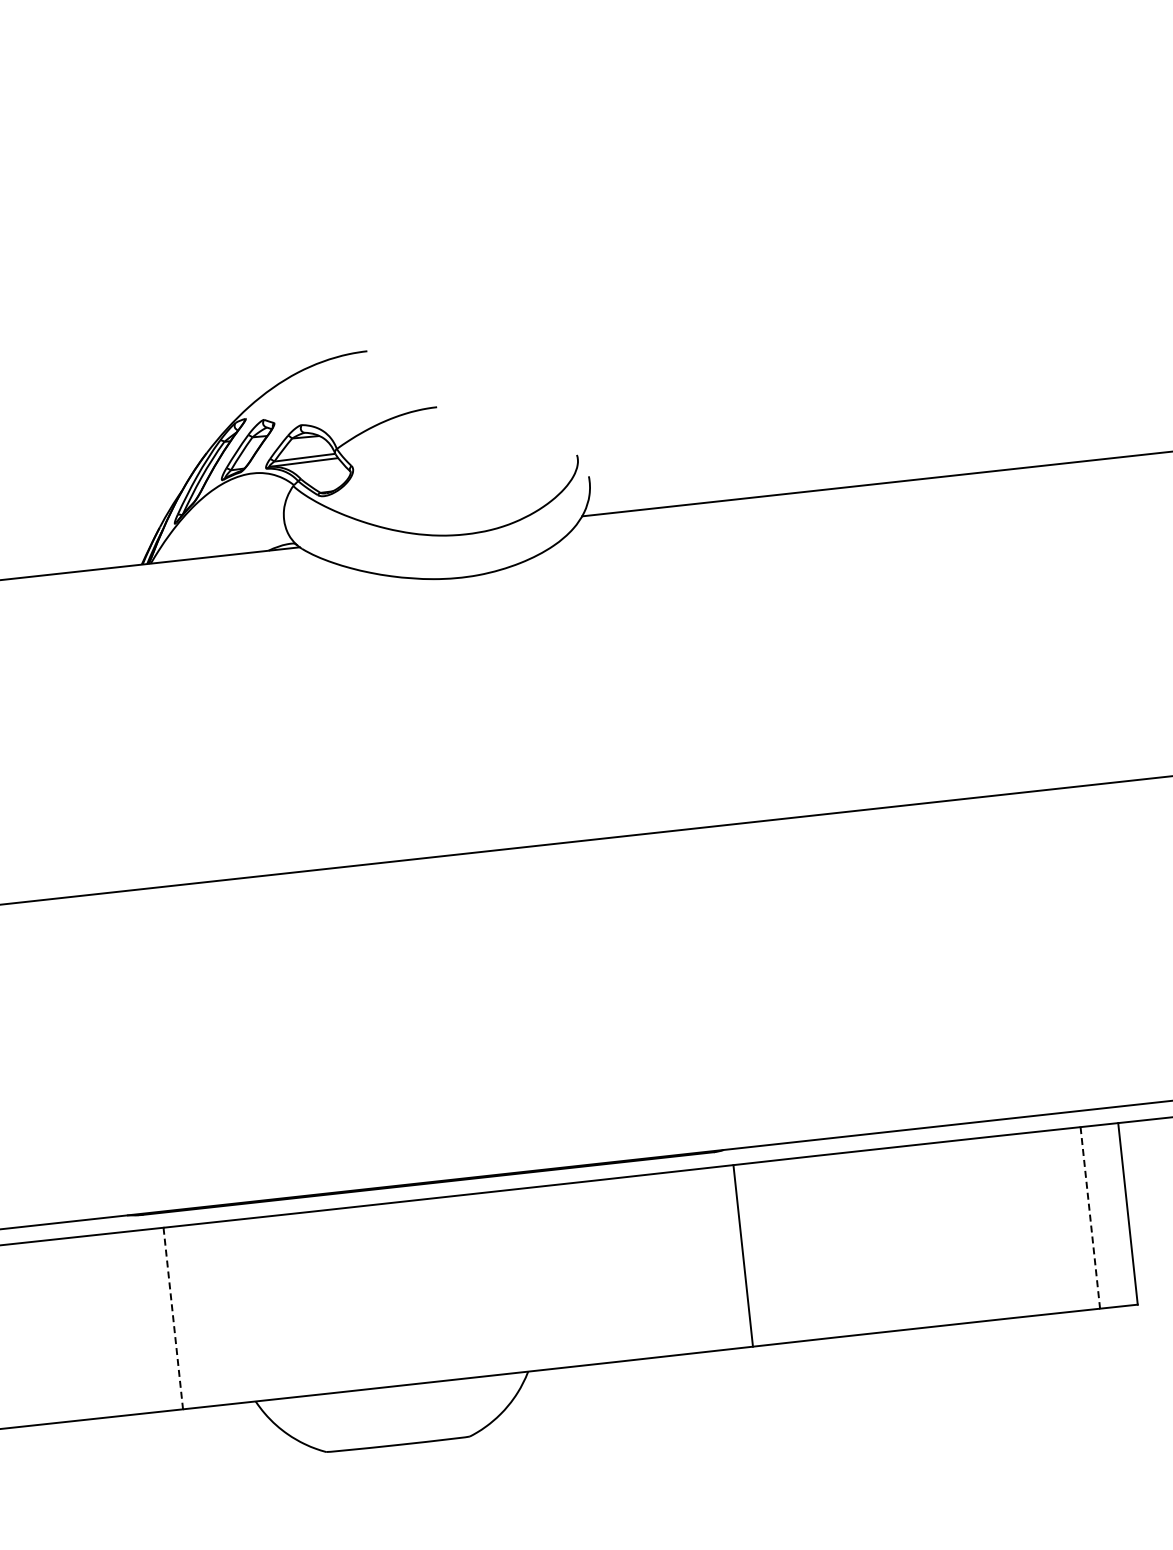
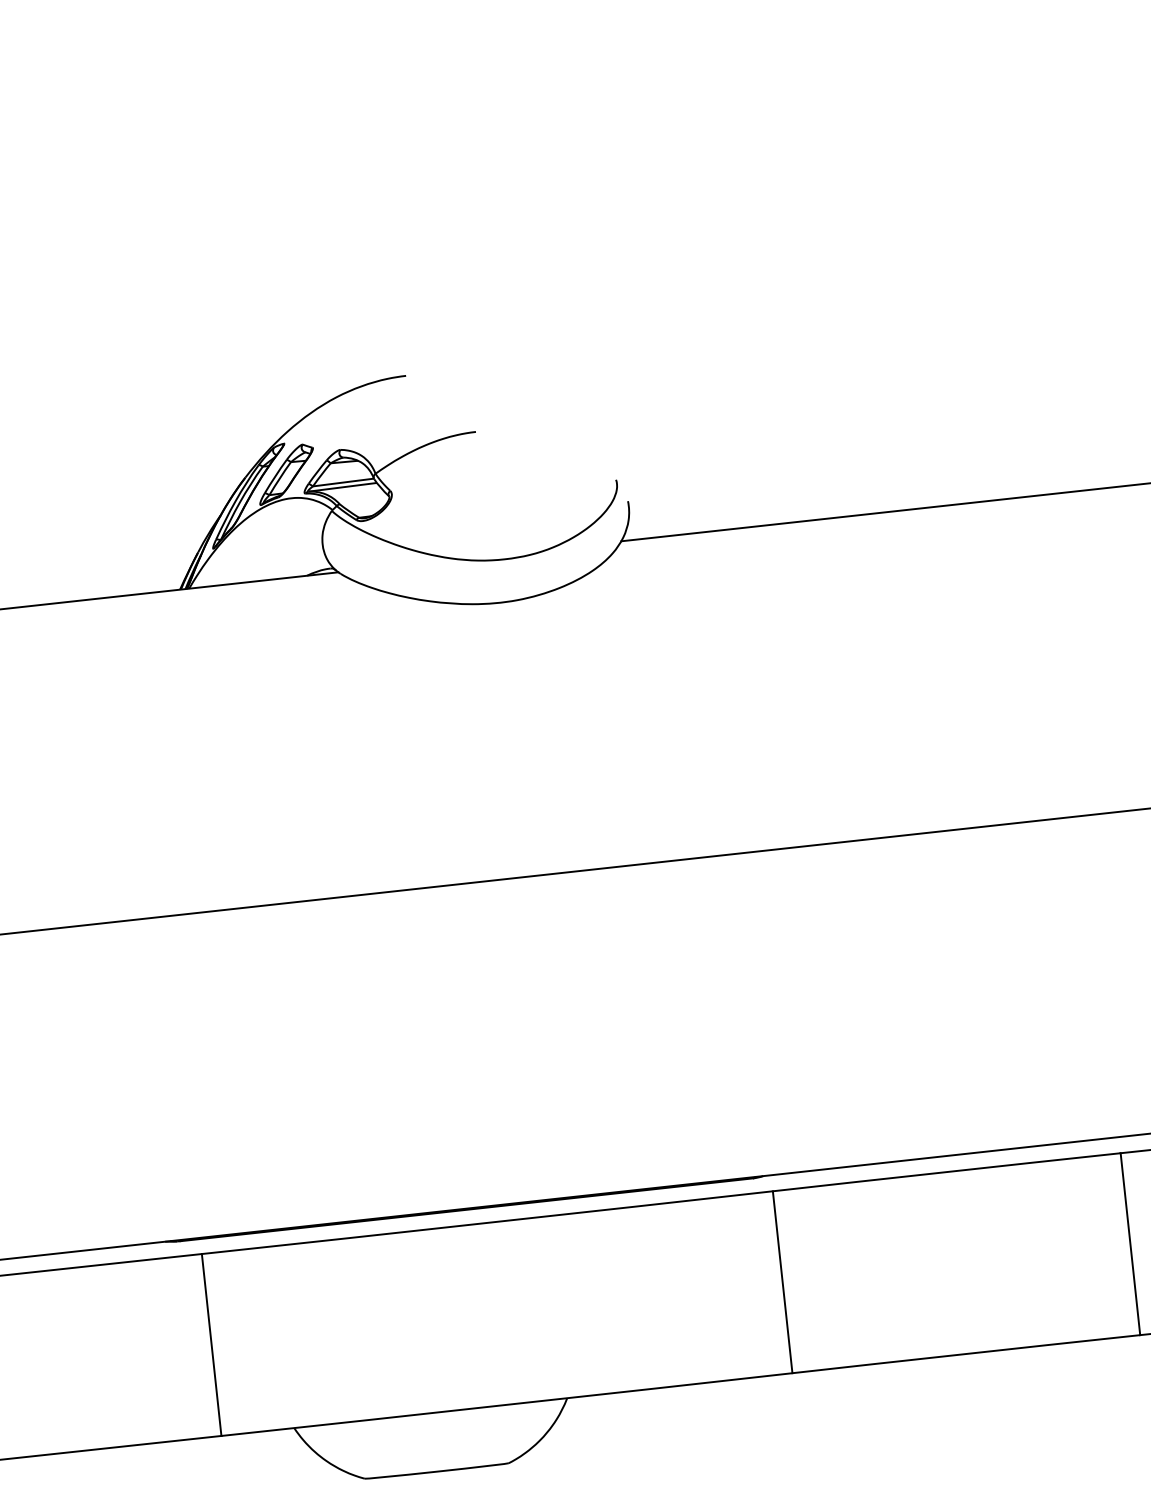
line: (1090, 1218) -> (1130, 1244), dashed -> solid
line: (173, 1319) -> (211, 1345), dashed -> solid

